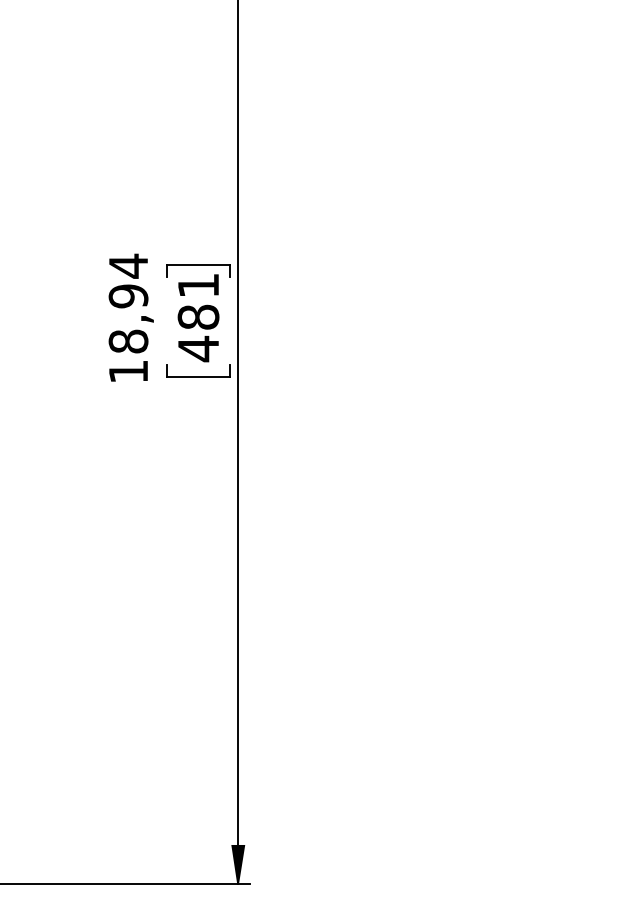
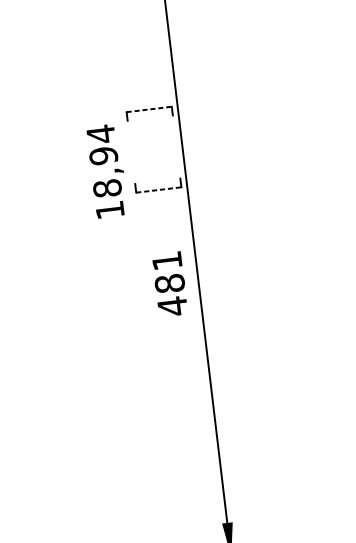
line: (199, 265) -> (149, 109), solid -> dashed
text: (130, 317) -> (106, 171), moved
text: (198, 318) -> (169, 284), moved
line: (199, 377) -> (159, 190), solid -> dashed

